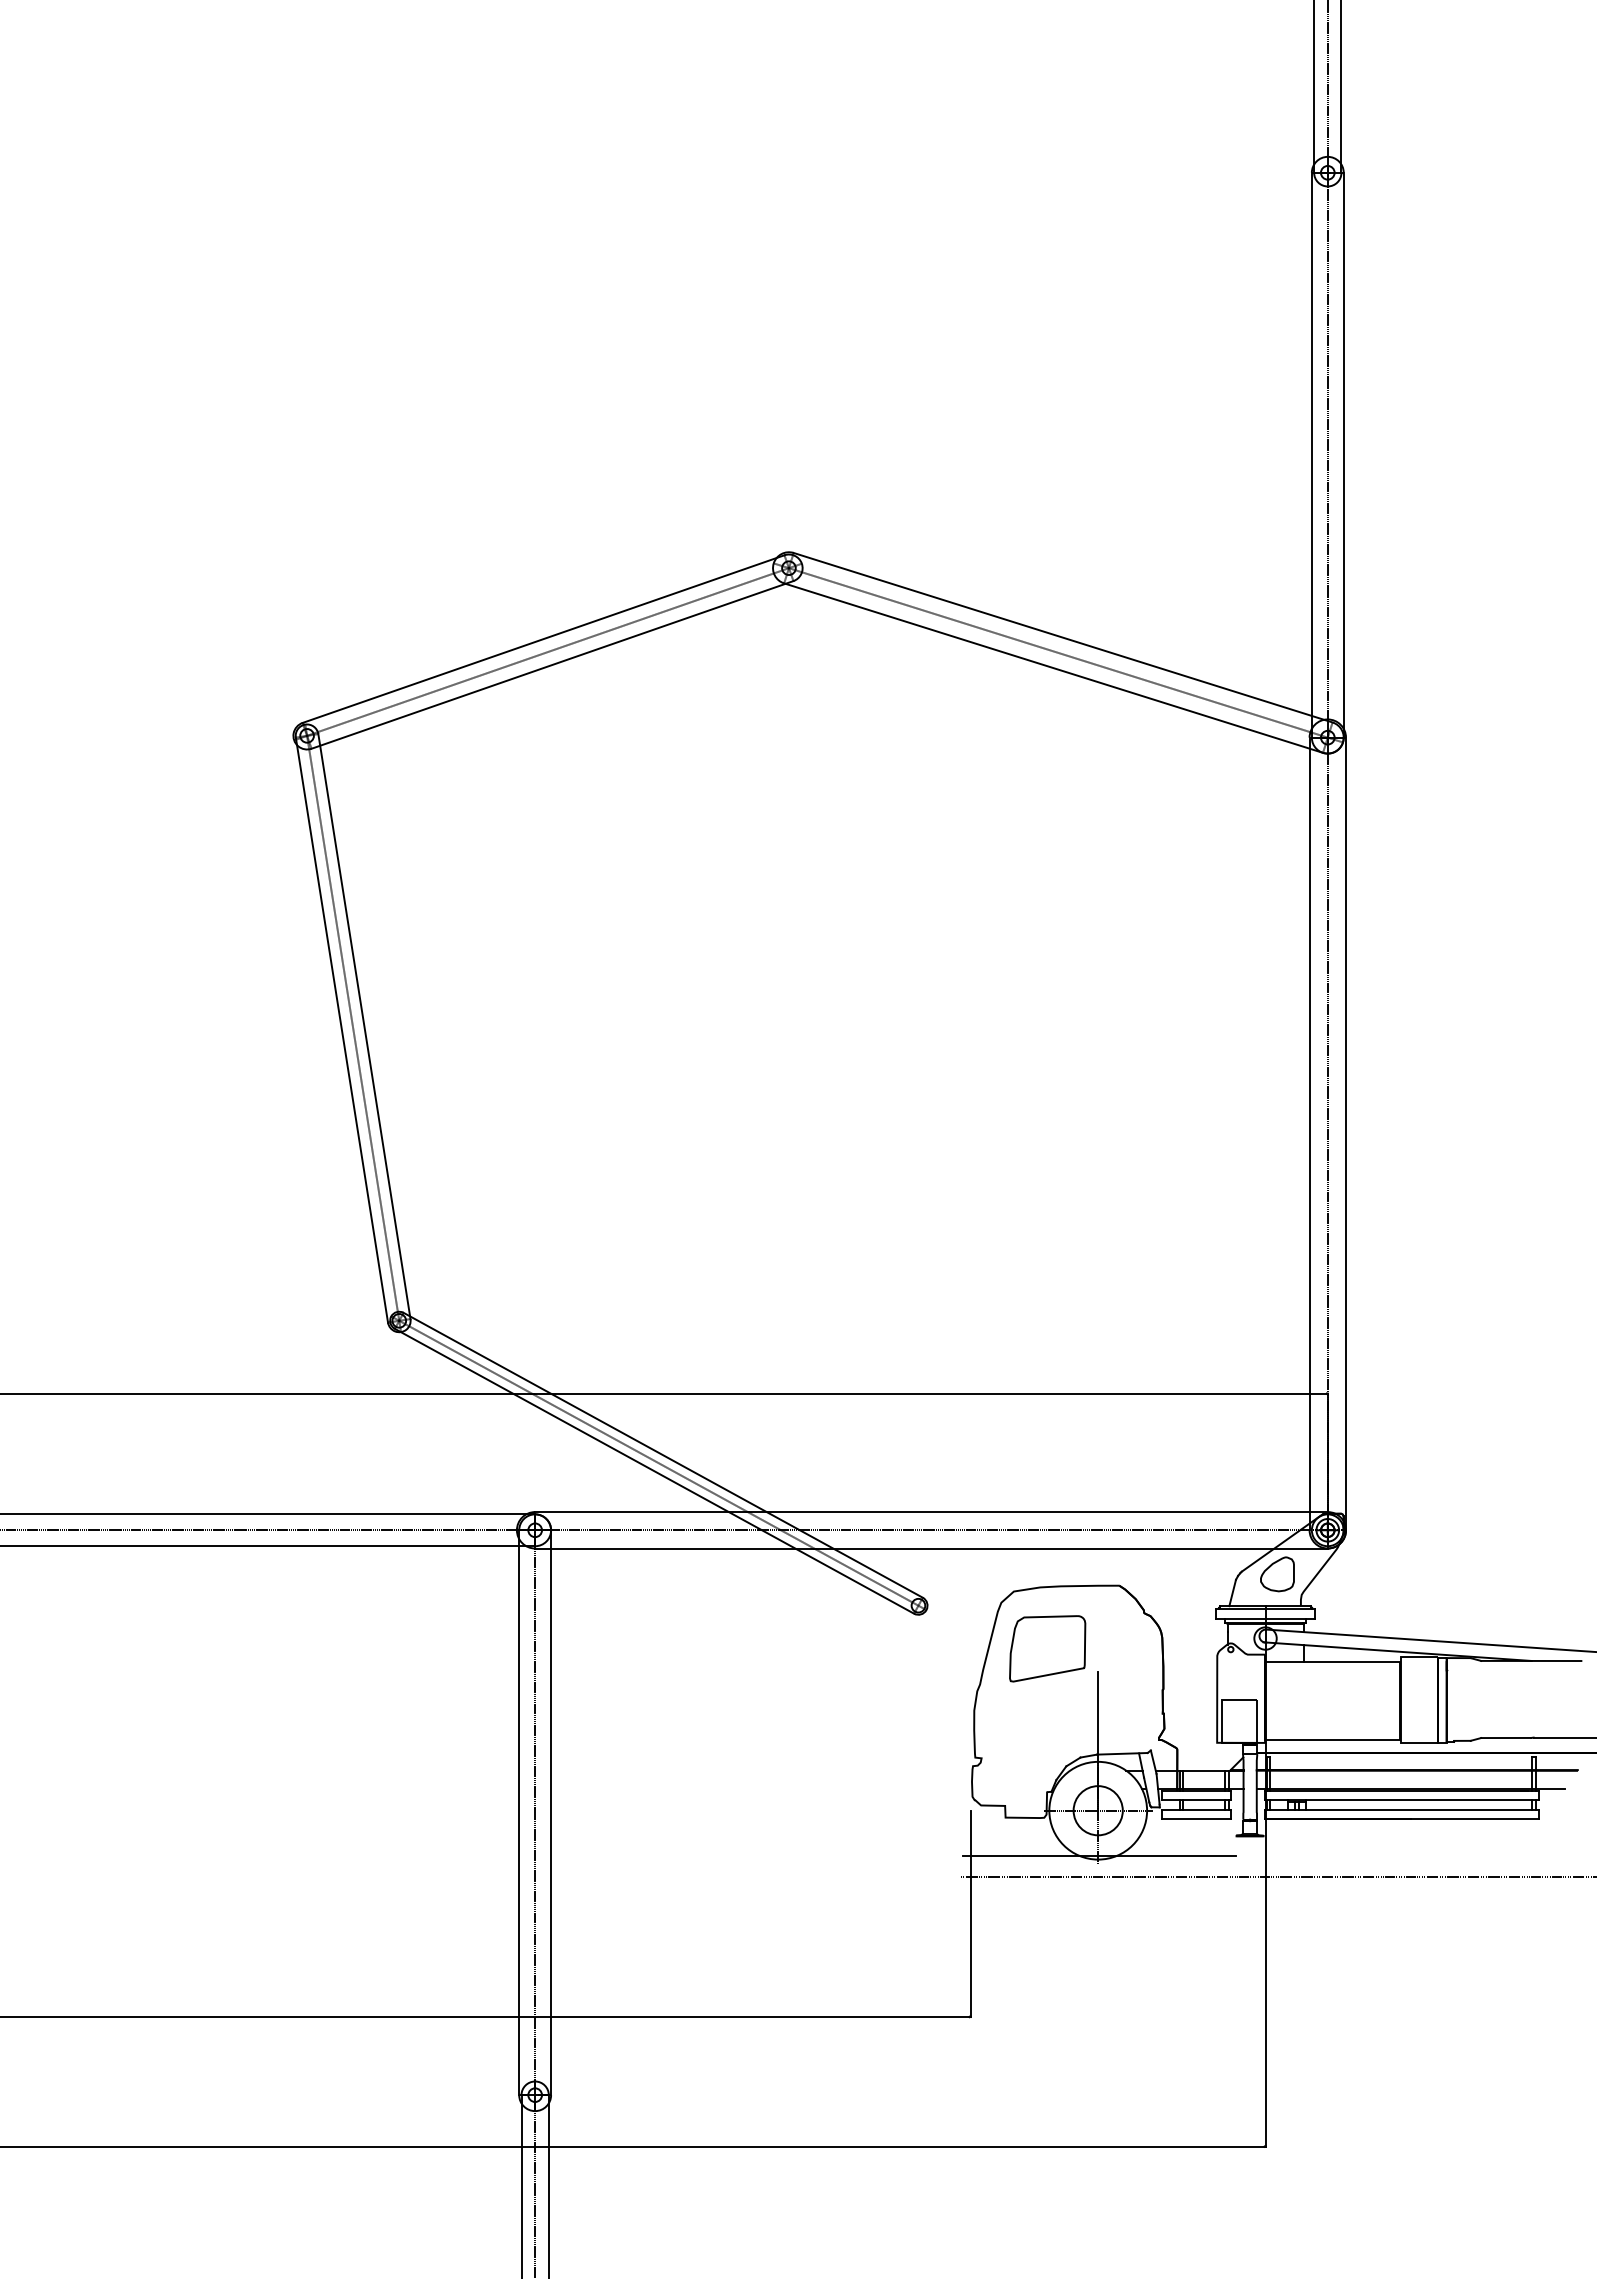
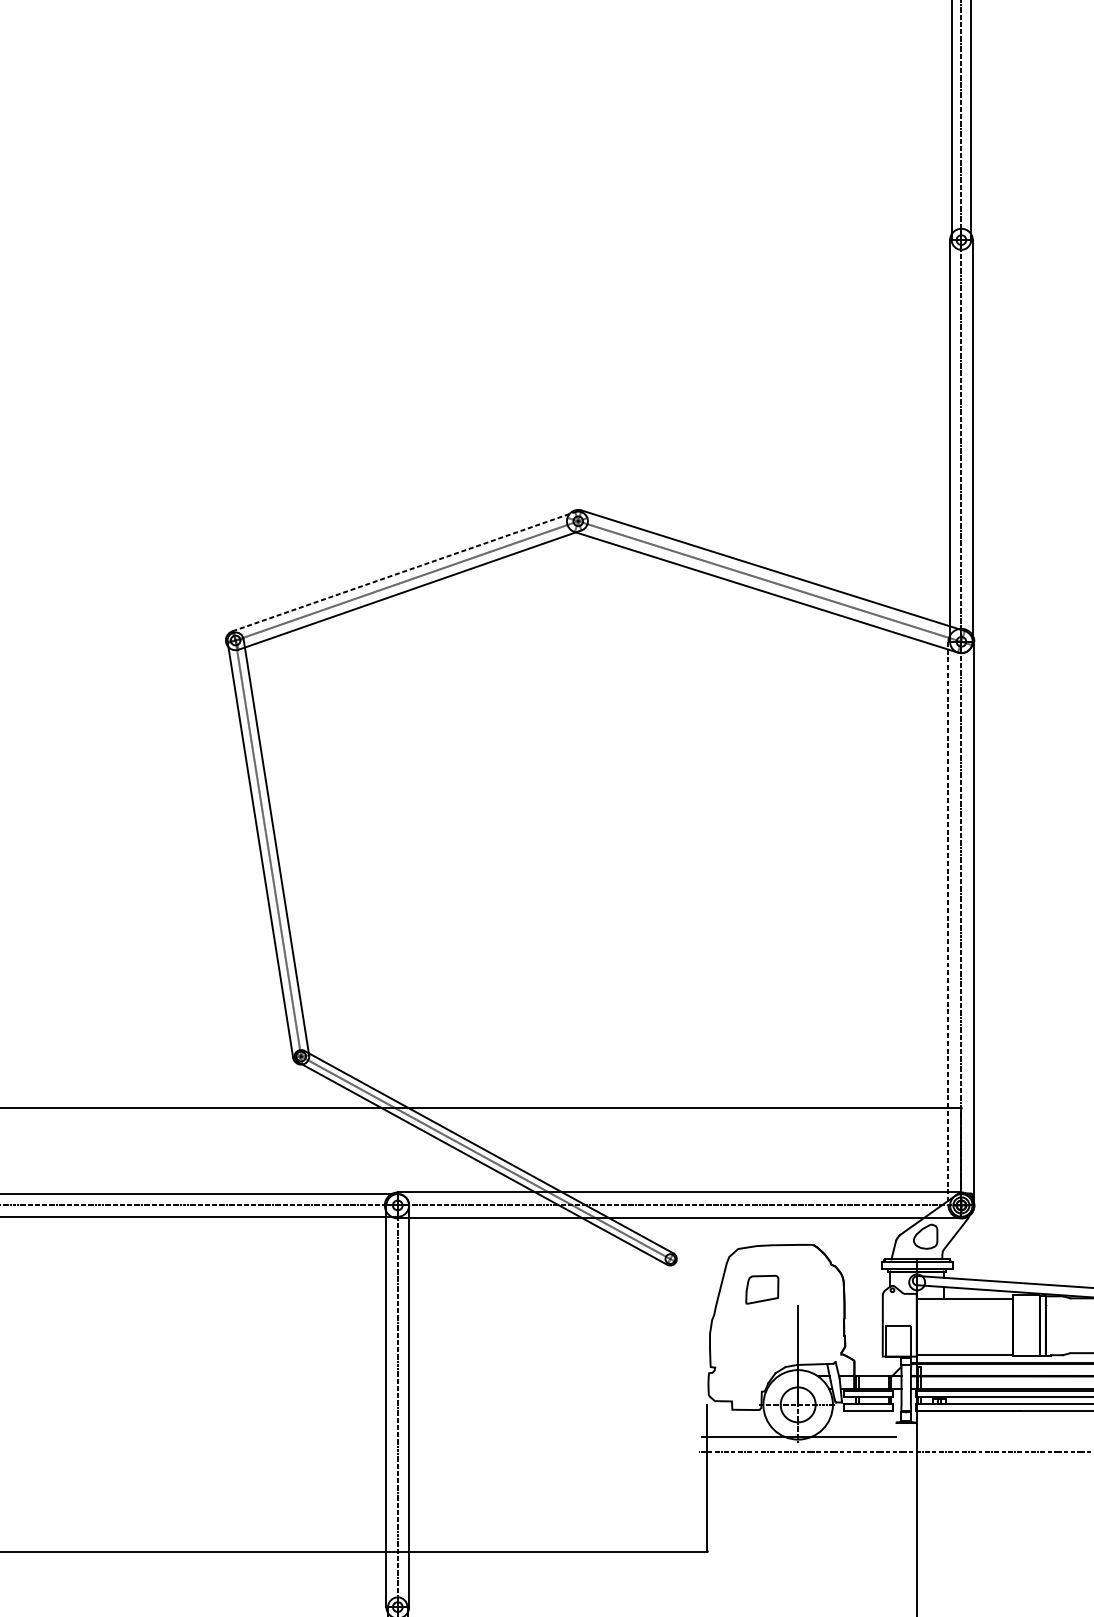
line: (544, 638) -> (404, 571), solid -> dashed
line: (1309, 1134) -> (948, 923), solid -> dashed
part: (1047, 1648) -> (762, 1289), size x0.6

